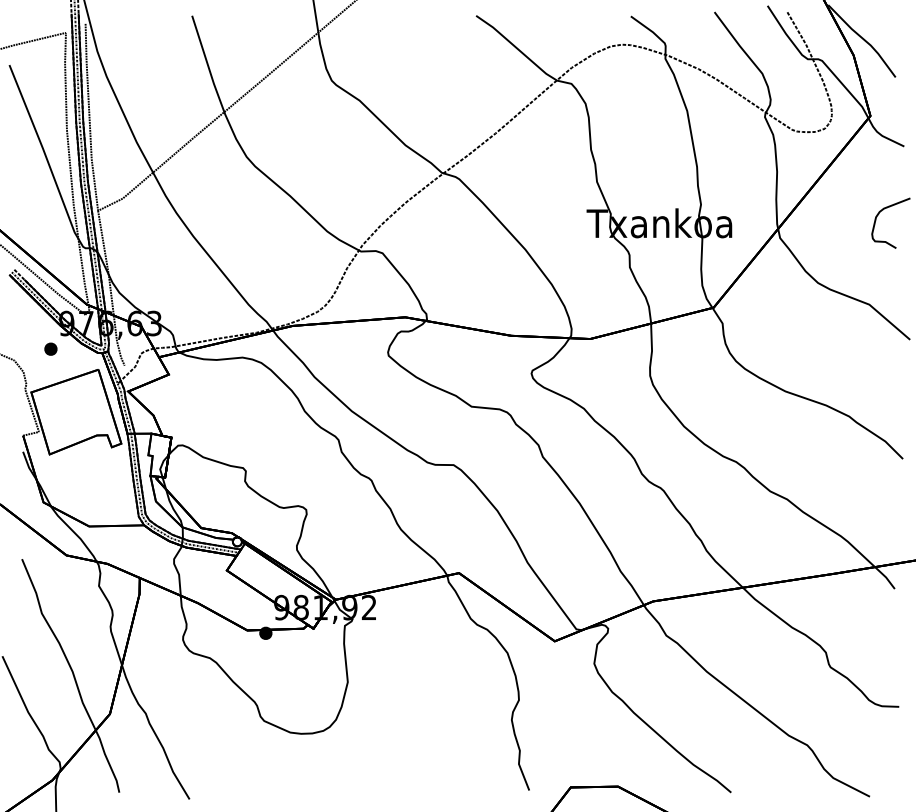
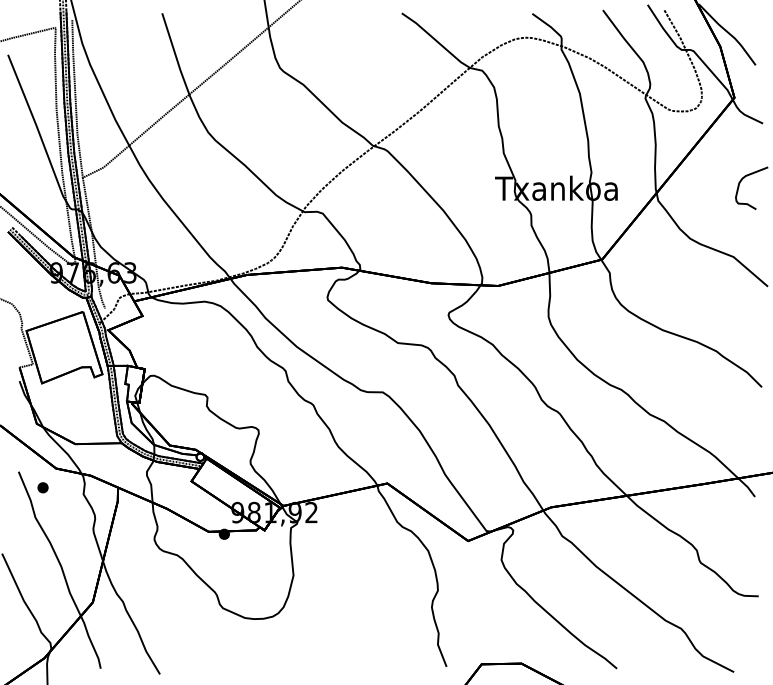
part: (50, 348) -> (42, 487), moved

